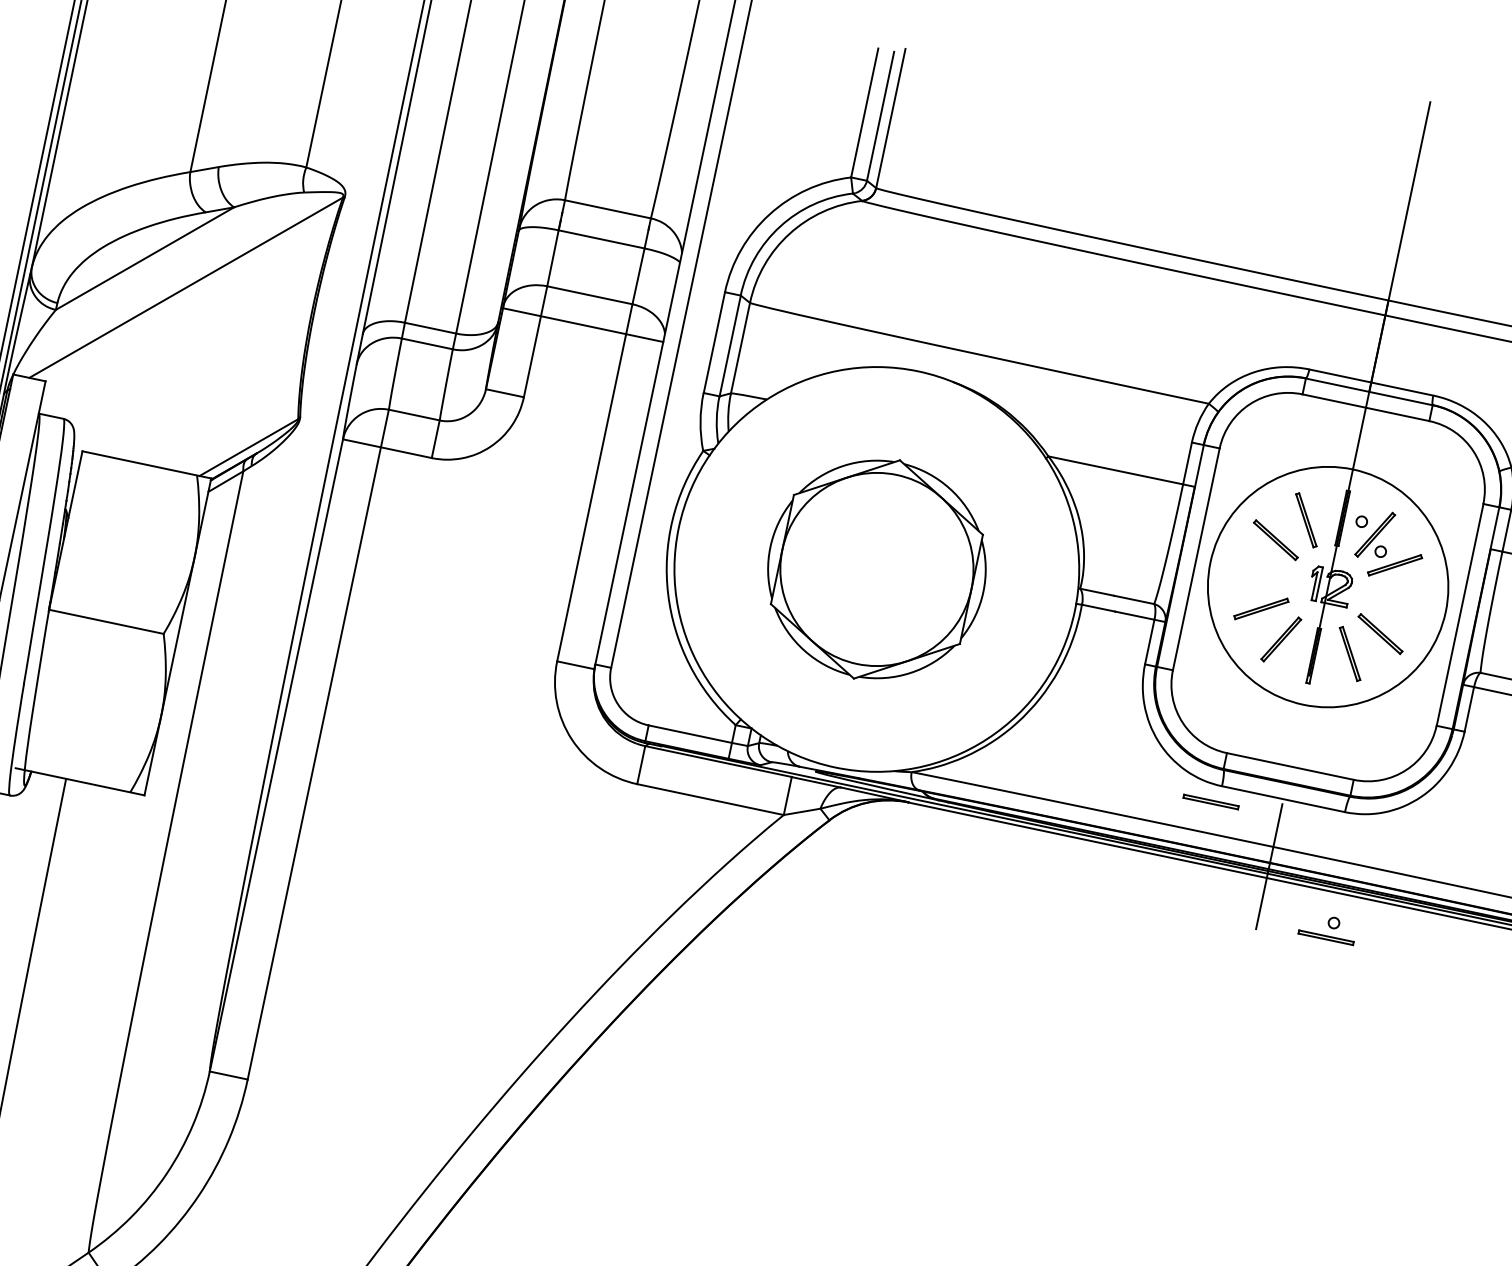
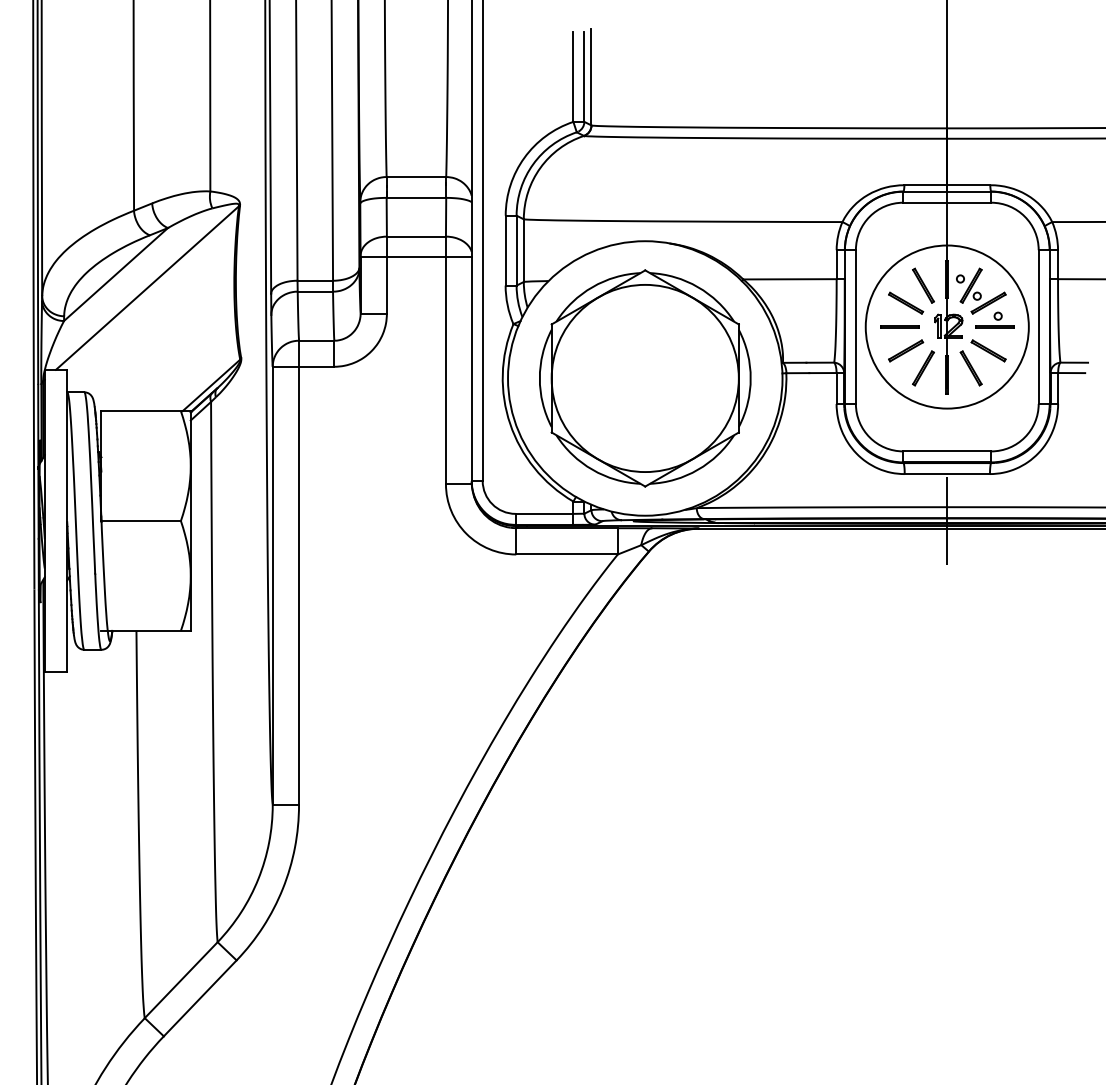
part: (877, 569) -> (645, 378), size x1.43
line: (1211, 801) -> (899, 326), moved
part: (1327, 926) -> (994, 319), moved

